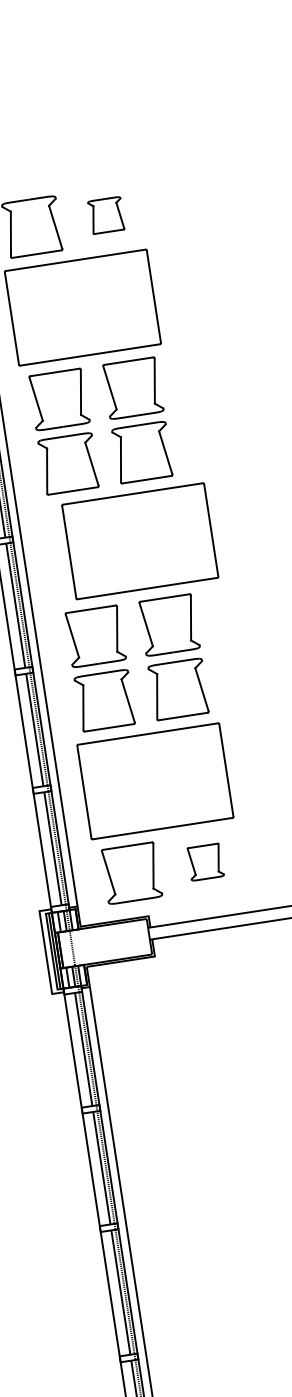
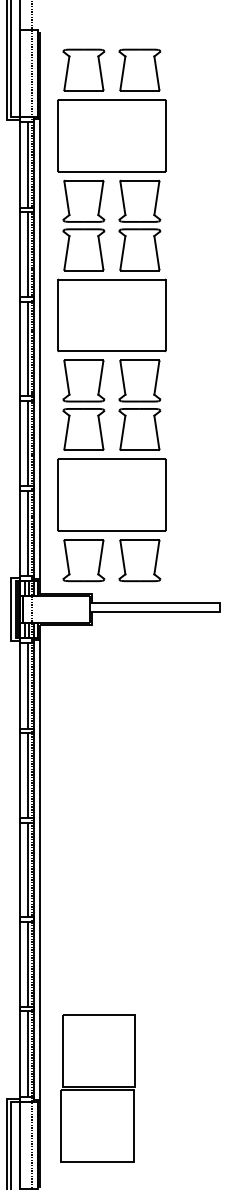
part: (105, 214) -> (139, 69), size x1.67
part: (139, 541) -> (111, 315), moved
part: (204, 862) -> (139, 560), size x1.67

